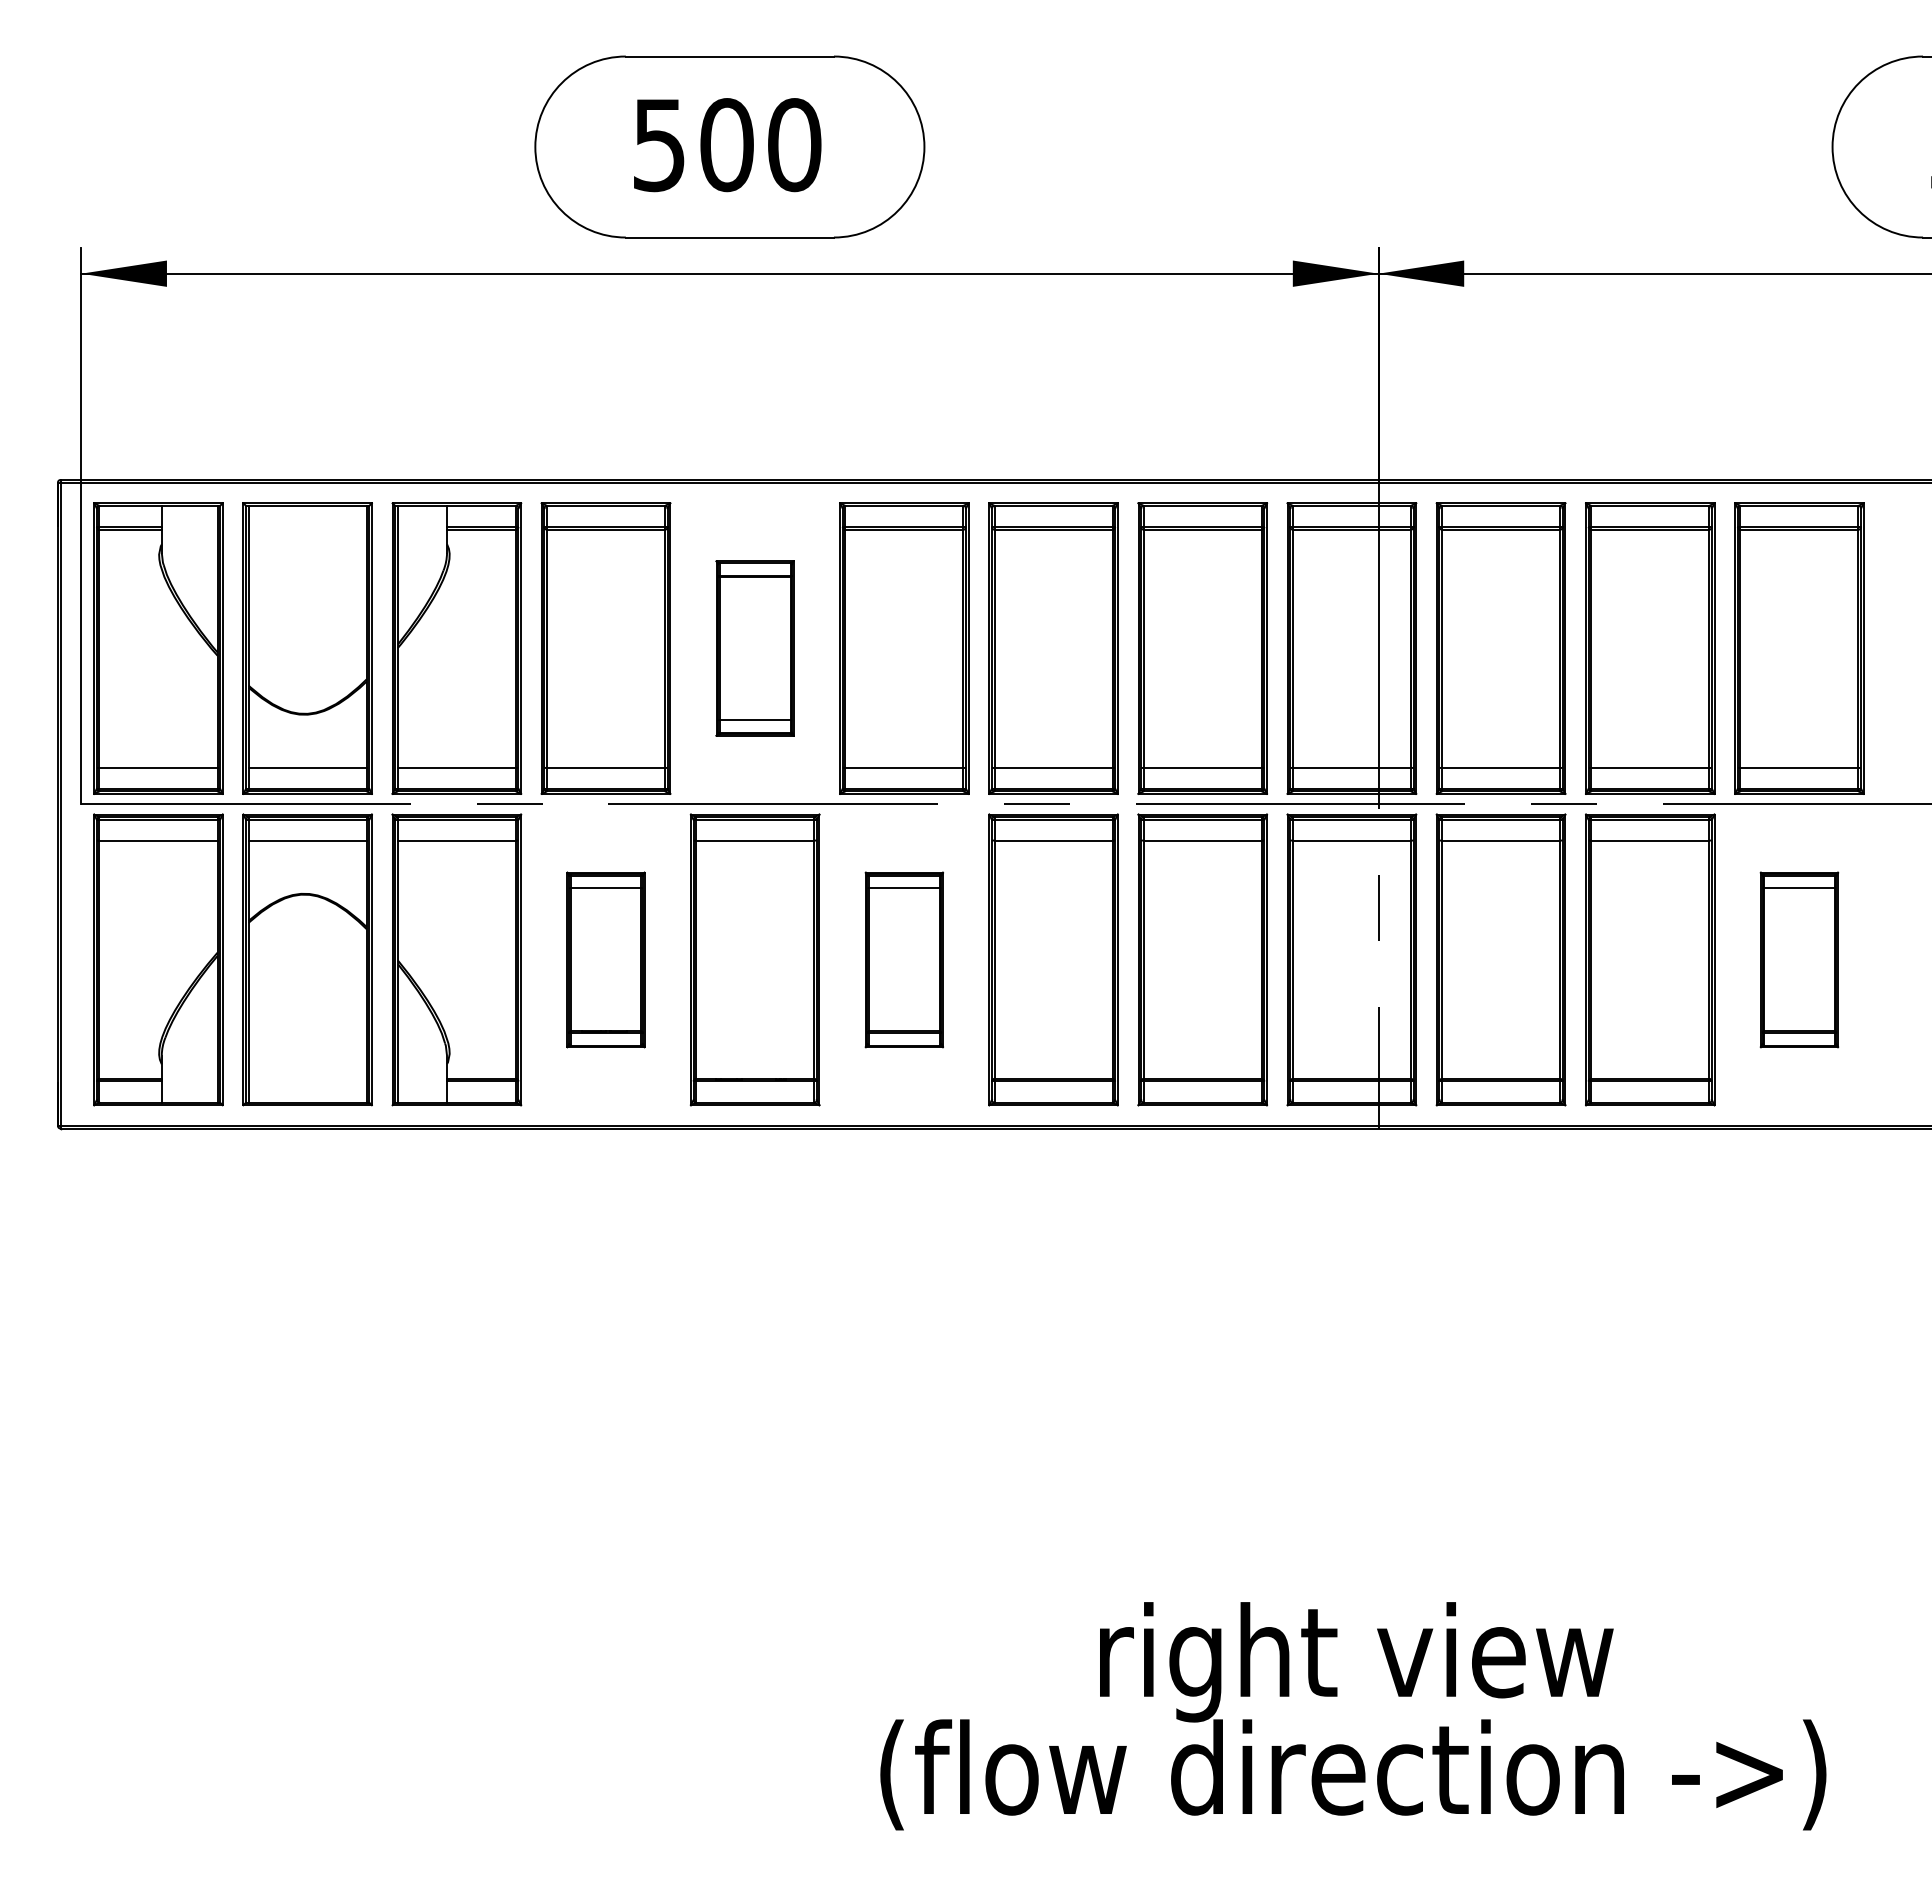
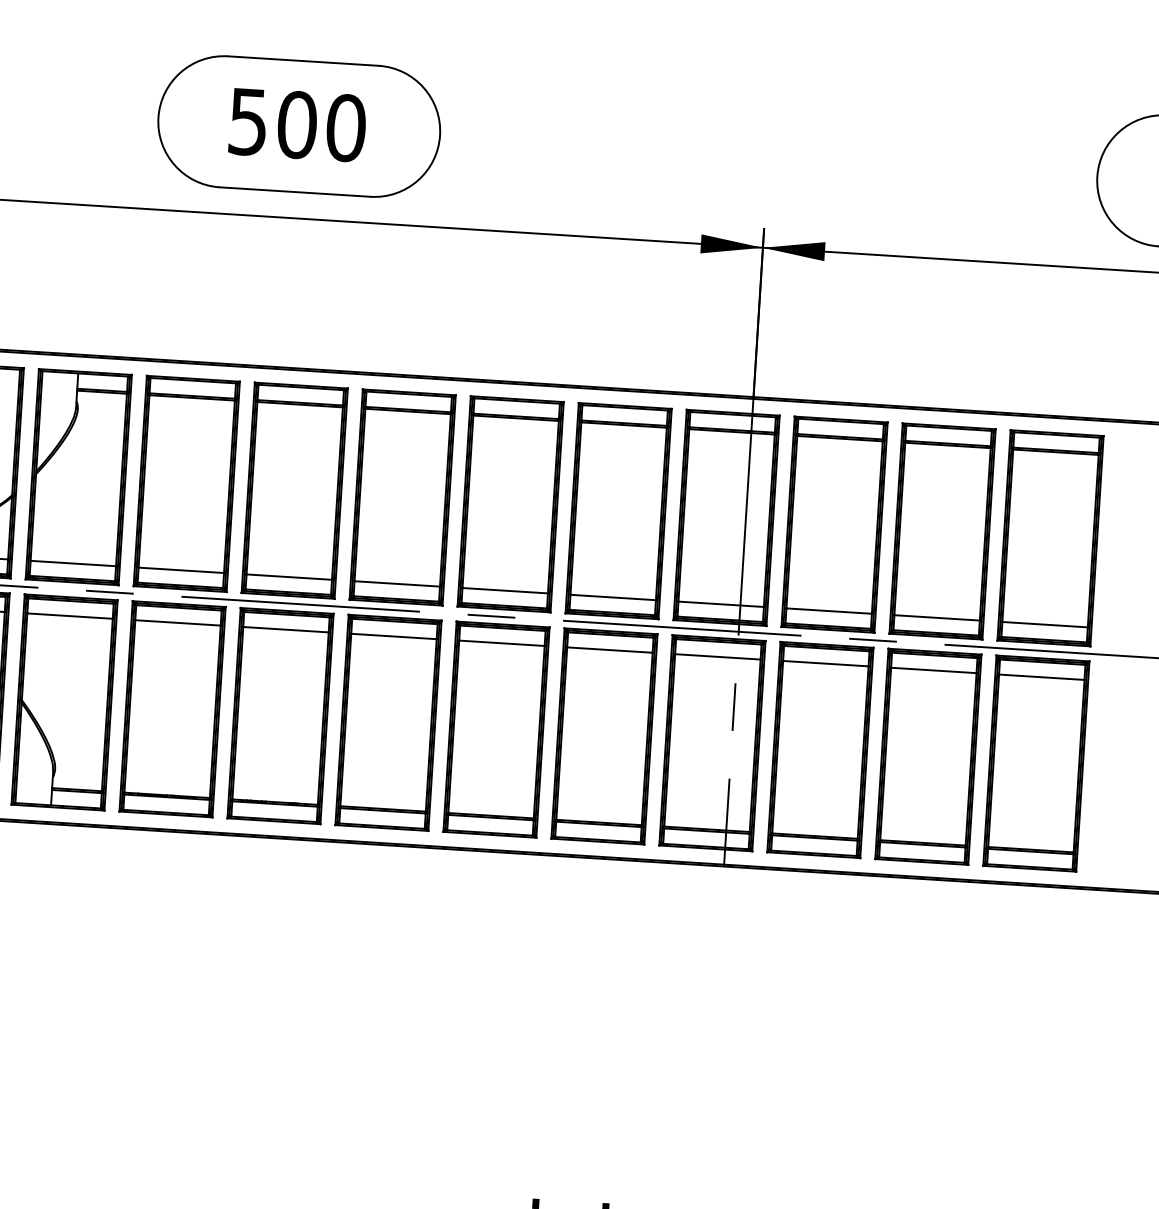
part: (754, 648) -> (294, 490), size x1.67
part: (605, 959) -> (172, 708), size x1.67
part: (904, 959) -> (388, 722), size x1.67
part: (1799, 959) -> (1036, 763), size x1.67

